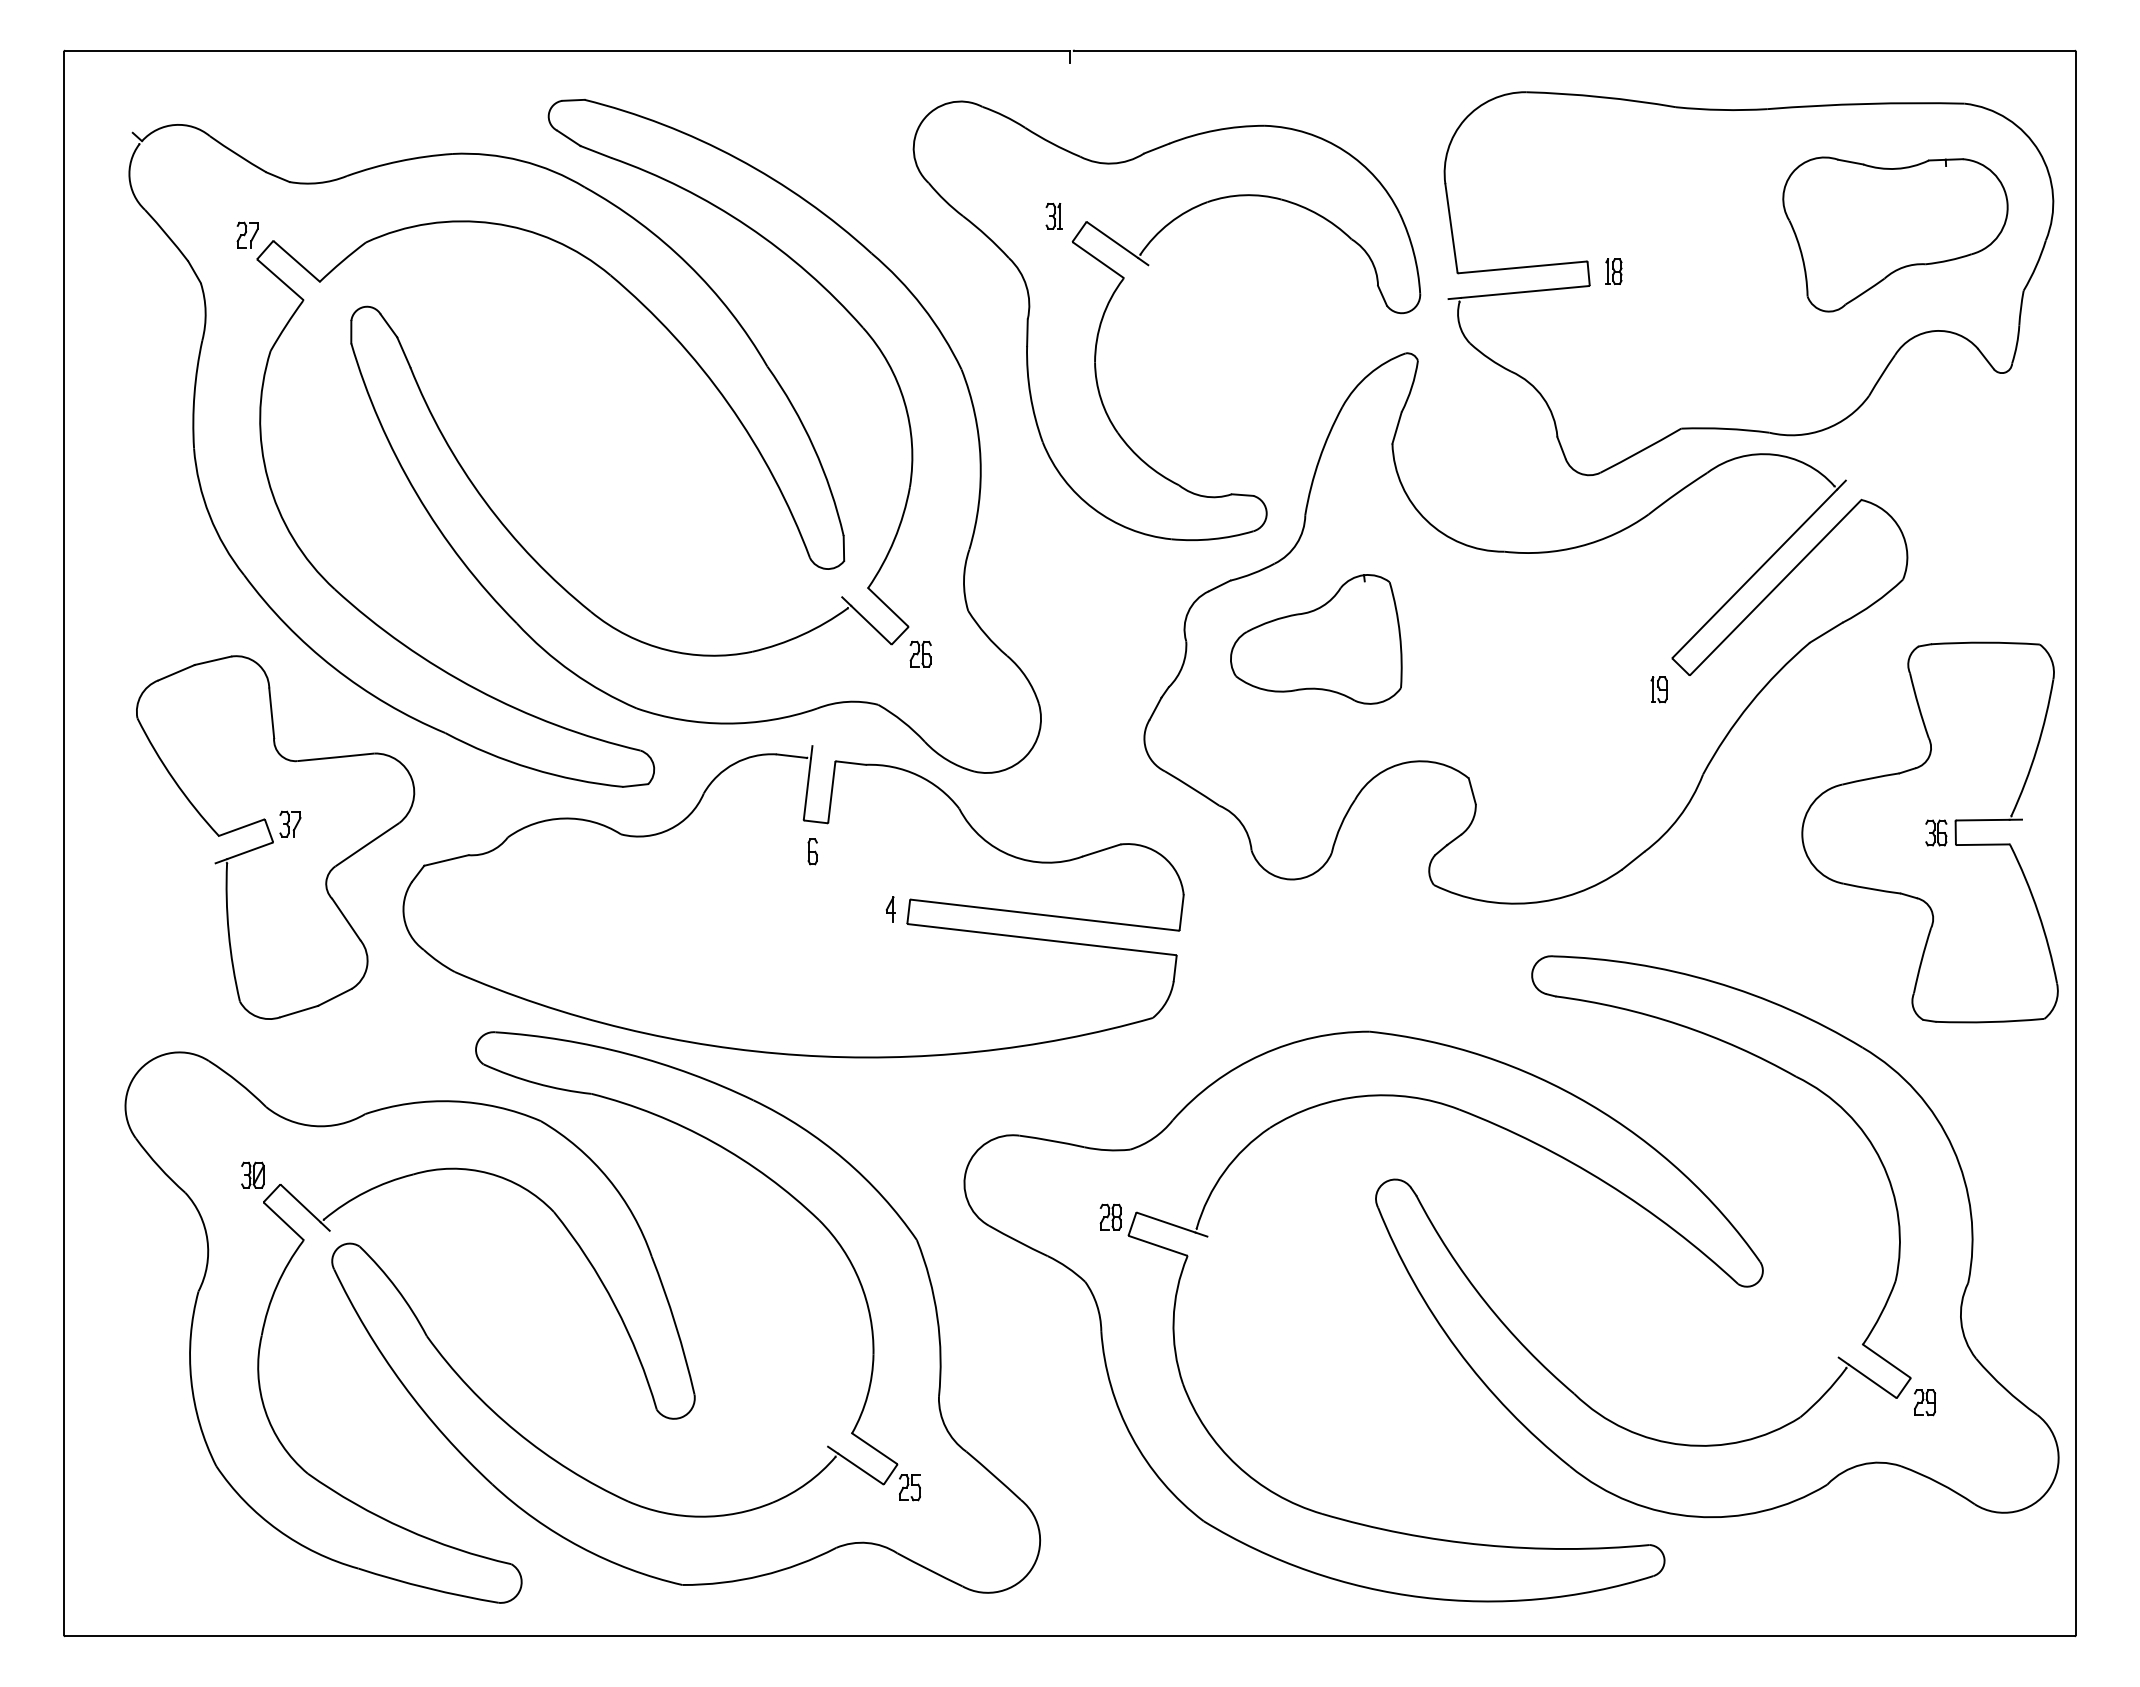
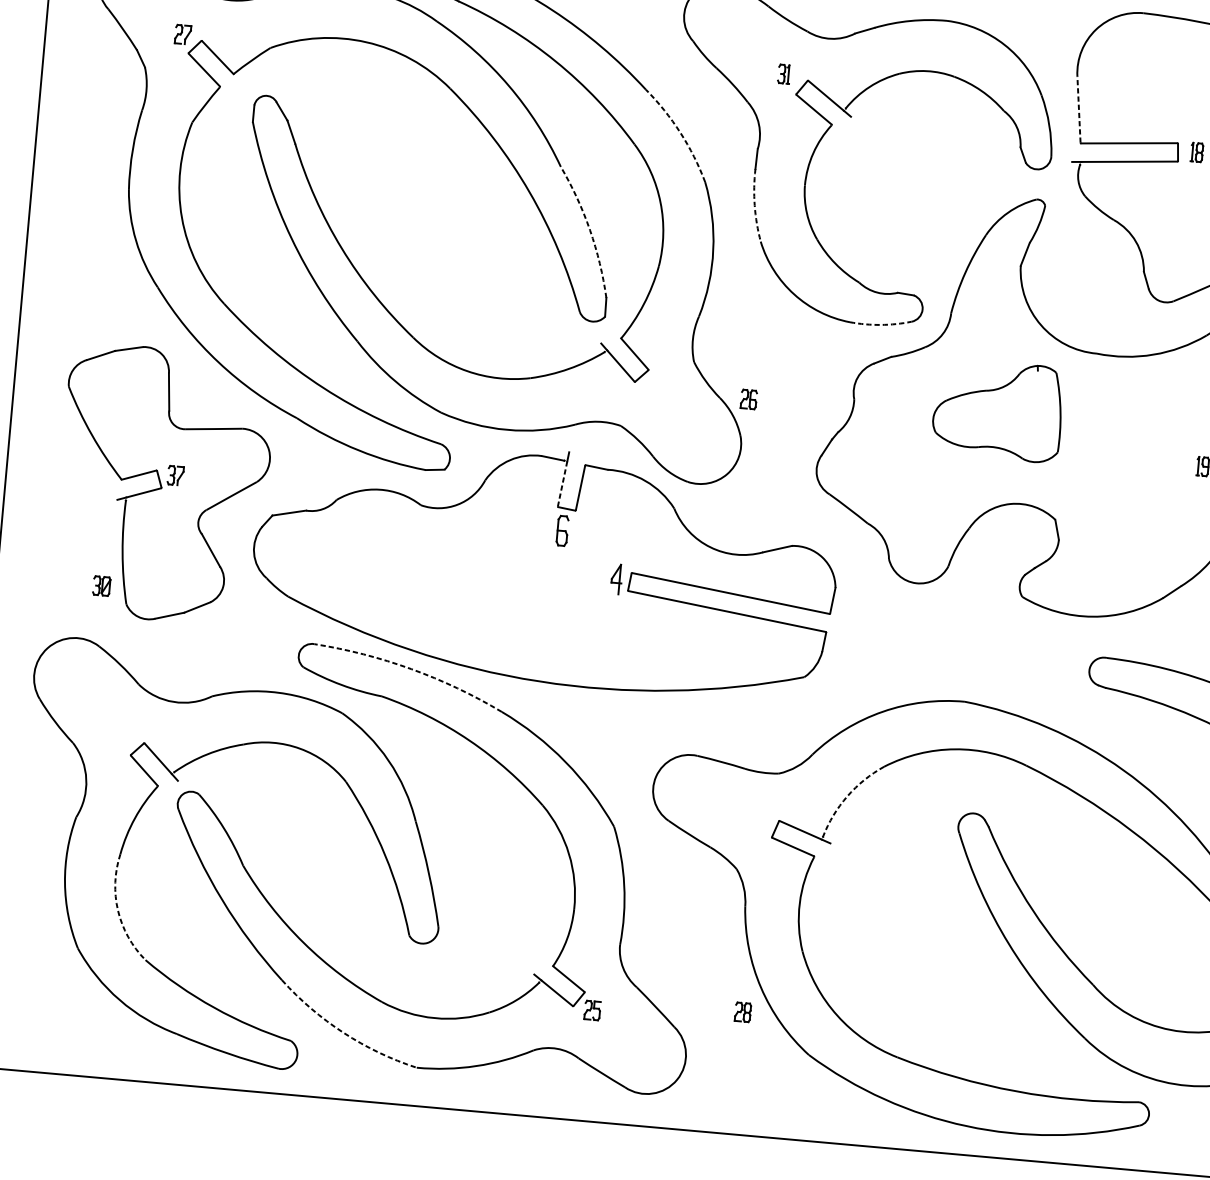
line: (1451, 228) -> (1078, 109), solid -> dashed
arc: (922, 306) -> (680, 132), solid -> dashed
arc: (1030, 394) -> (754, 205), solid -> dashed
arc: (813, 447) -> (589, 230), solid -> dashed
arc: (1212, 539) -> (880, 325), solid -> dashed
part: (1316, 639) -> (998, 410), moved
part: (920, 653) -> (748, 398), moved
line: (807, 788) -> (562, 483), solid -> dashed
part: (812, 851) -> (562, 530), size x1.6
part: (890, 909) -> (616, 579), size x1.6
arc: (627, 1054) -> (411, 669), solid -> dashed
arc: (1224, 1171) -> (847, 796), solid -> dashed
part: (252, 1174) -> (101, 585), moved
part: (1110, 1216) -> (742, 1011), moved
arc: (265, 1411) -> (118, 910), solid -> dashed
arc: (580, 1547) -> (343, 1033), solid -> dashed

